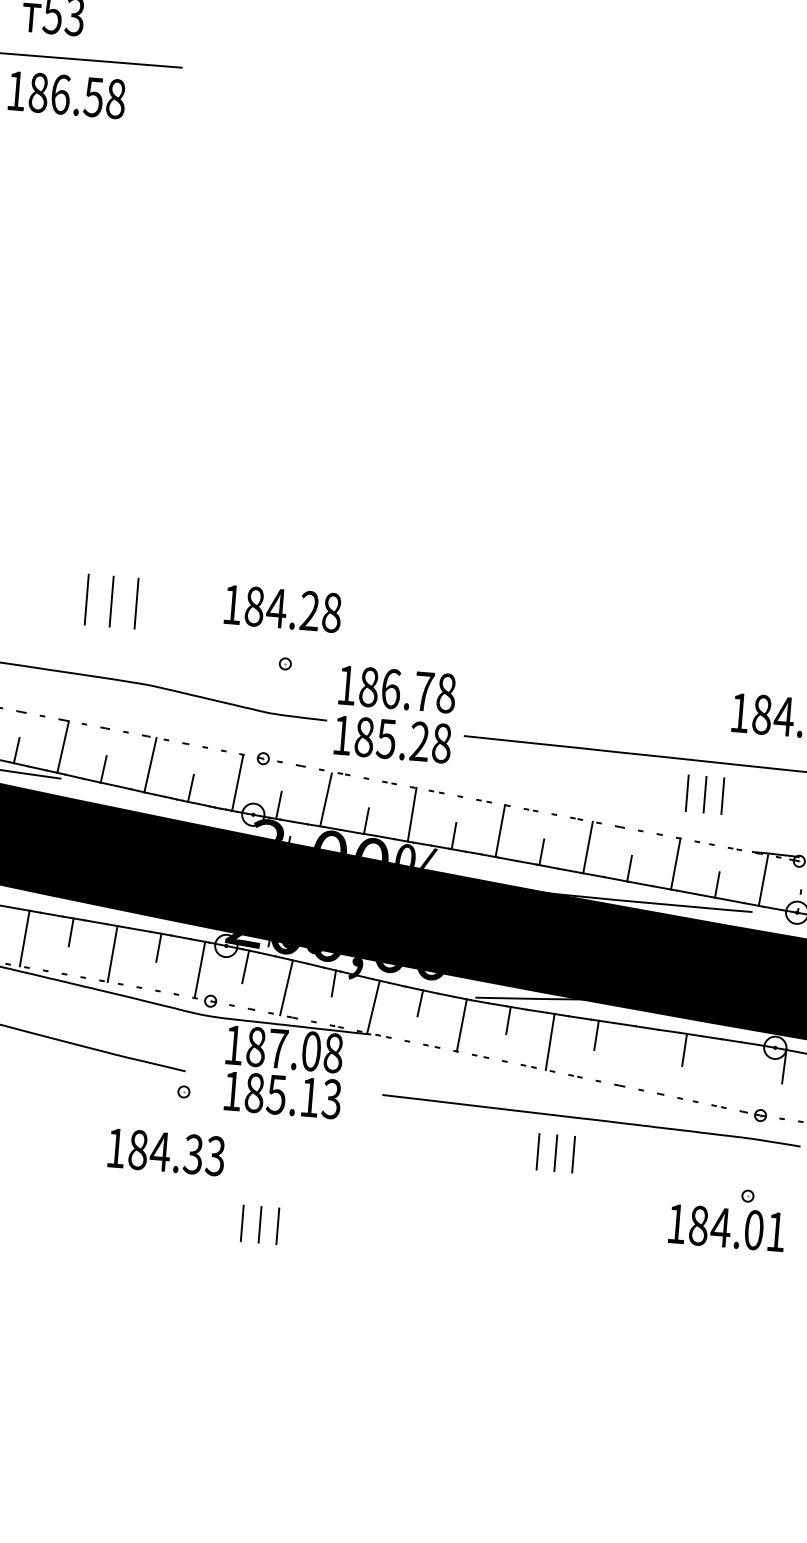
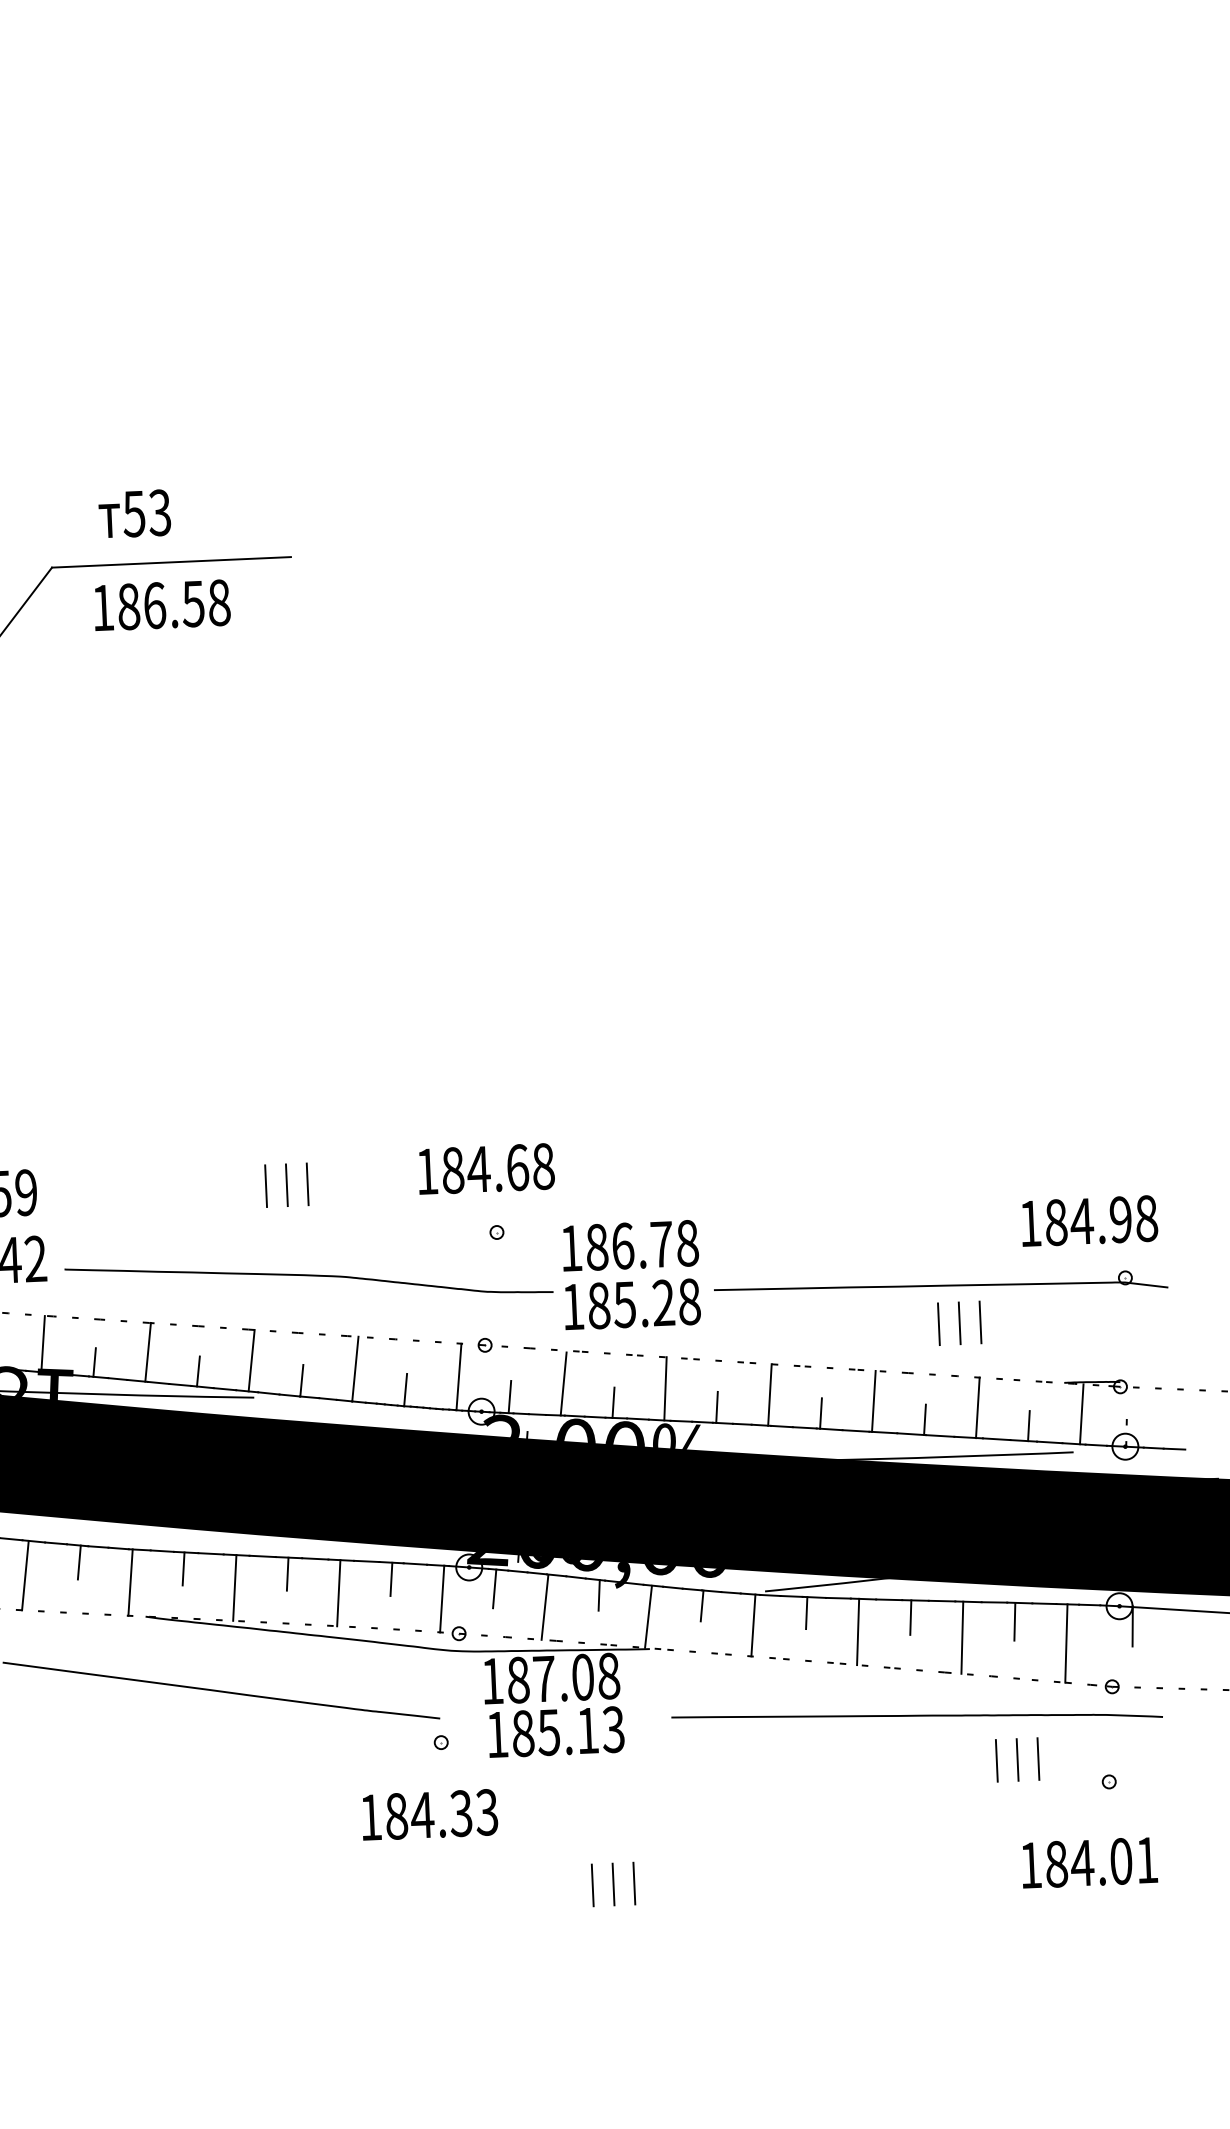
part: (111, 600) -> (286, 1184), size x0.71
text: (309, 610) -> (517, 1167), 184.28 -> 184.68
part: (704, 793) -> (959, 1322), moved
line: (638, 1057) -> (962, 1637), added
line: (726, 1073) -> (1066, 1643), added
part: (555, 1152) -> (1017, 1759), moved
part: (260, 1224) -> (613, 1884), moved
text: (727, 1227) -> (1090, 1862), moved

